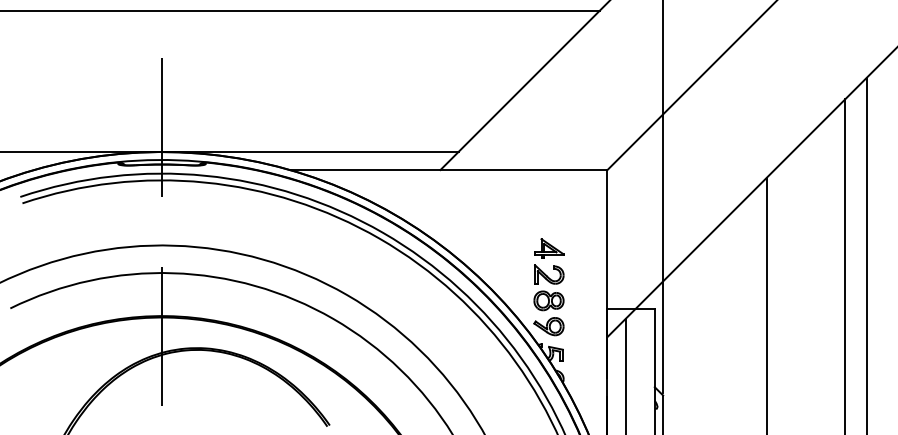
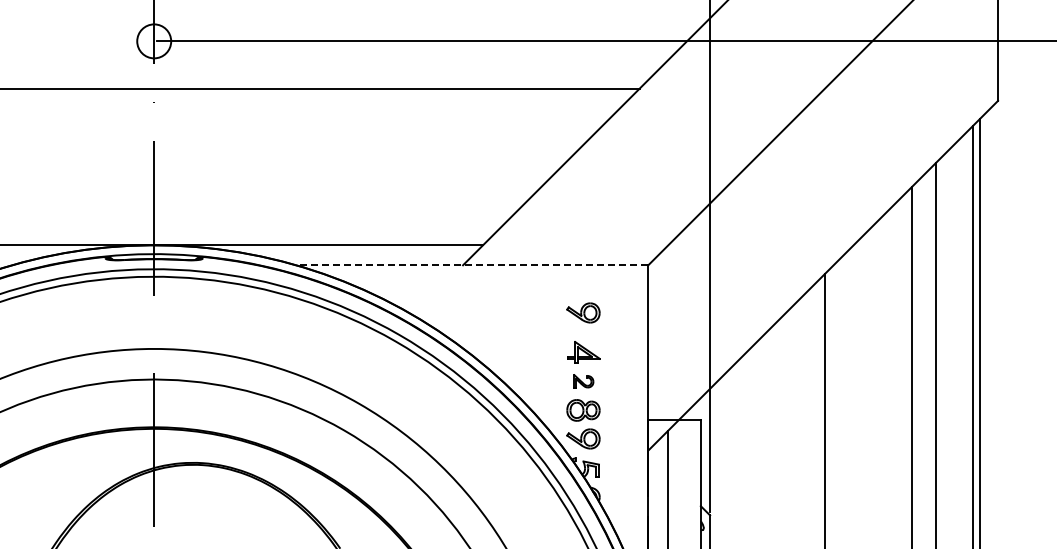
line: (448, 170) -> (471, 265), solid -> dashed
part: (549, 212) -> (583, 312), added
part: (549, 274) -> (583, 381), size x0.6

